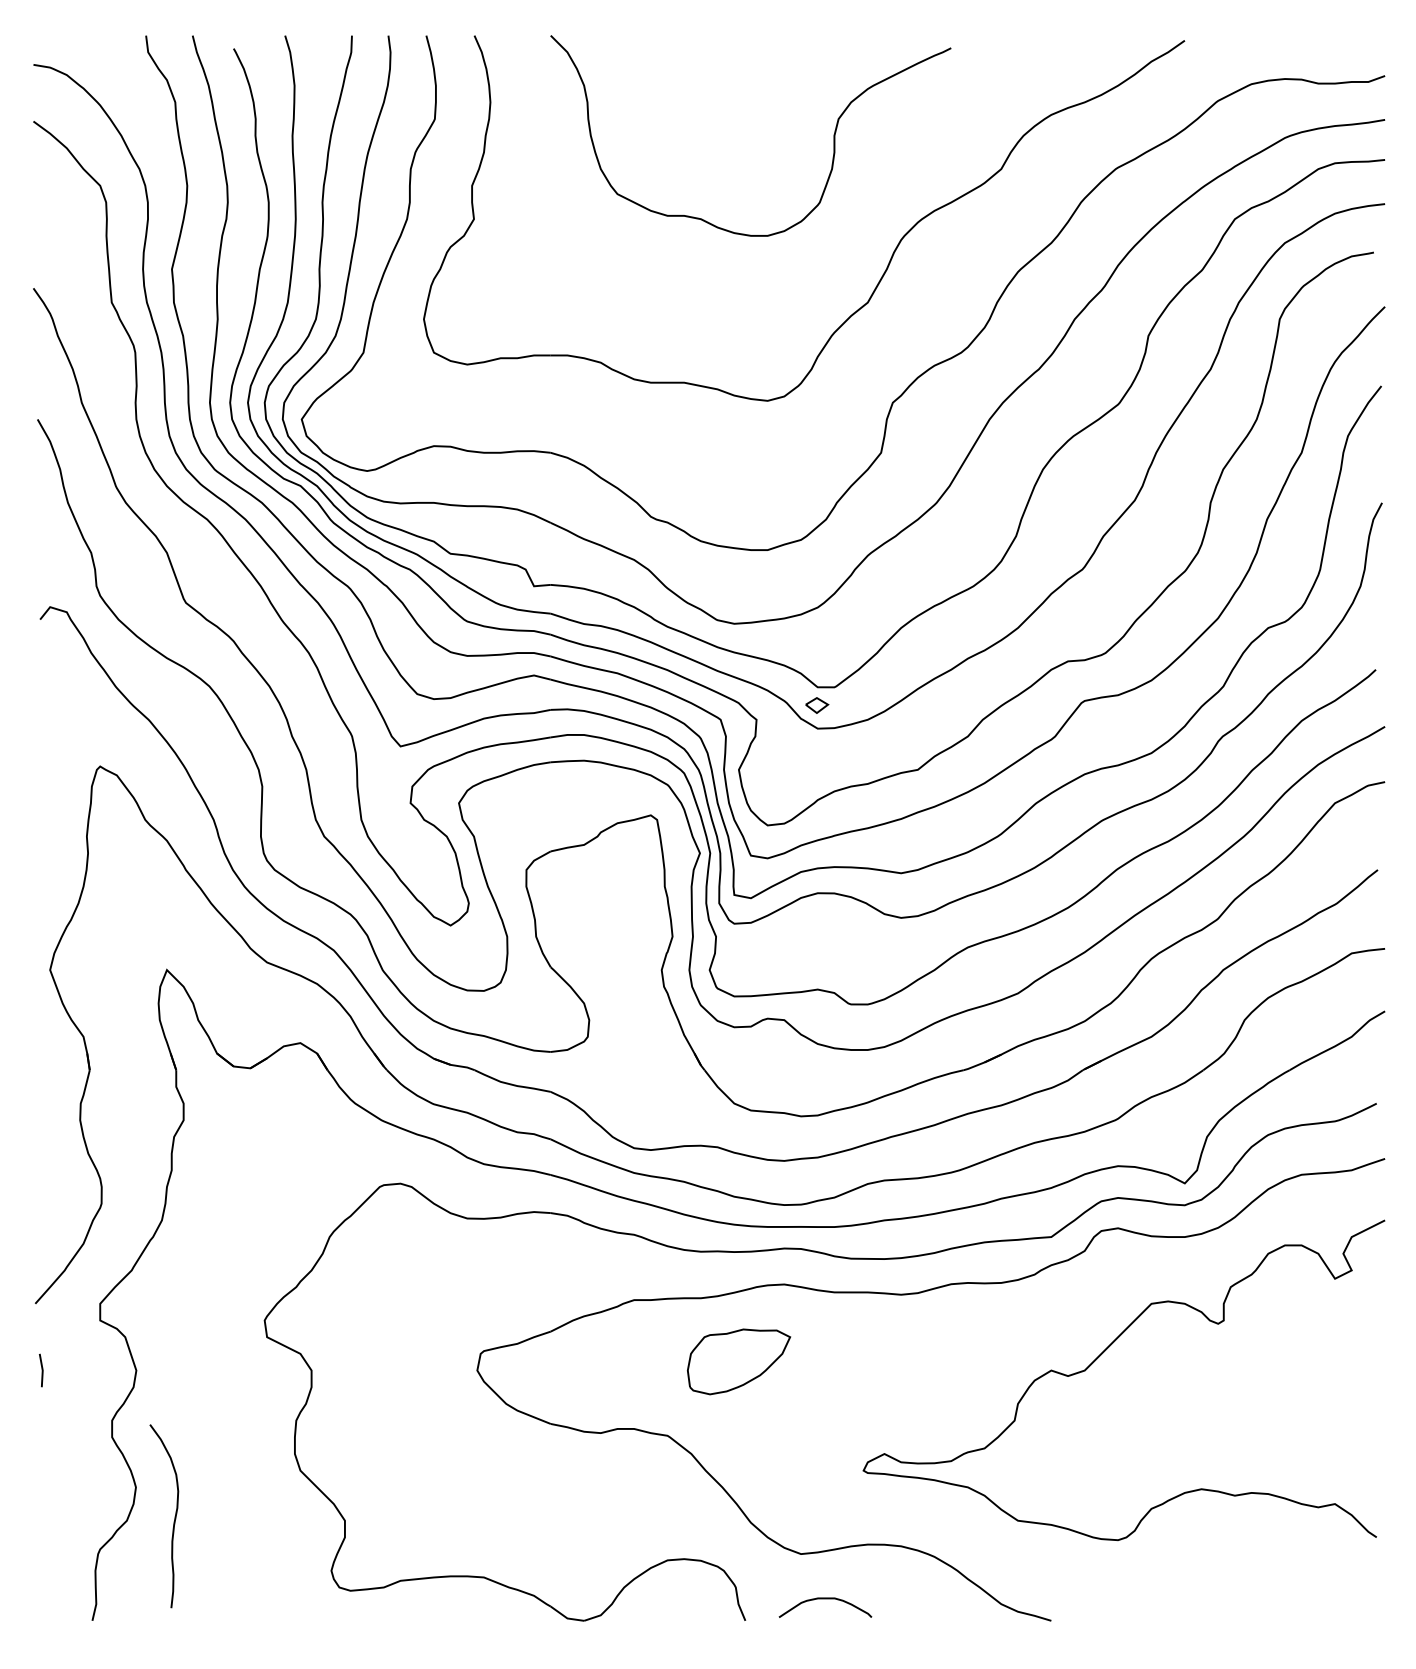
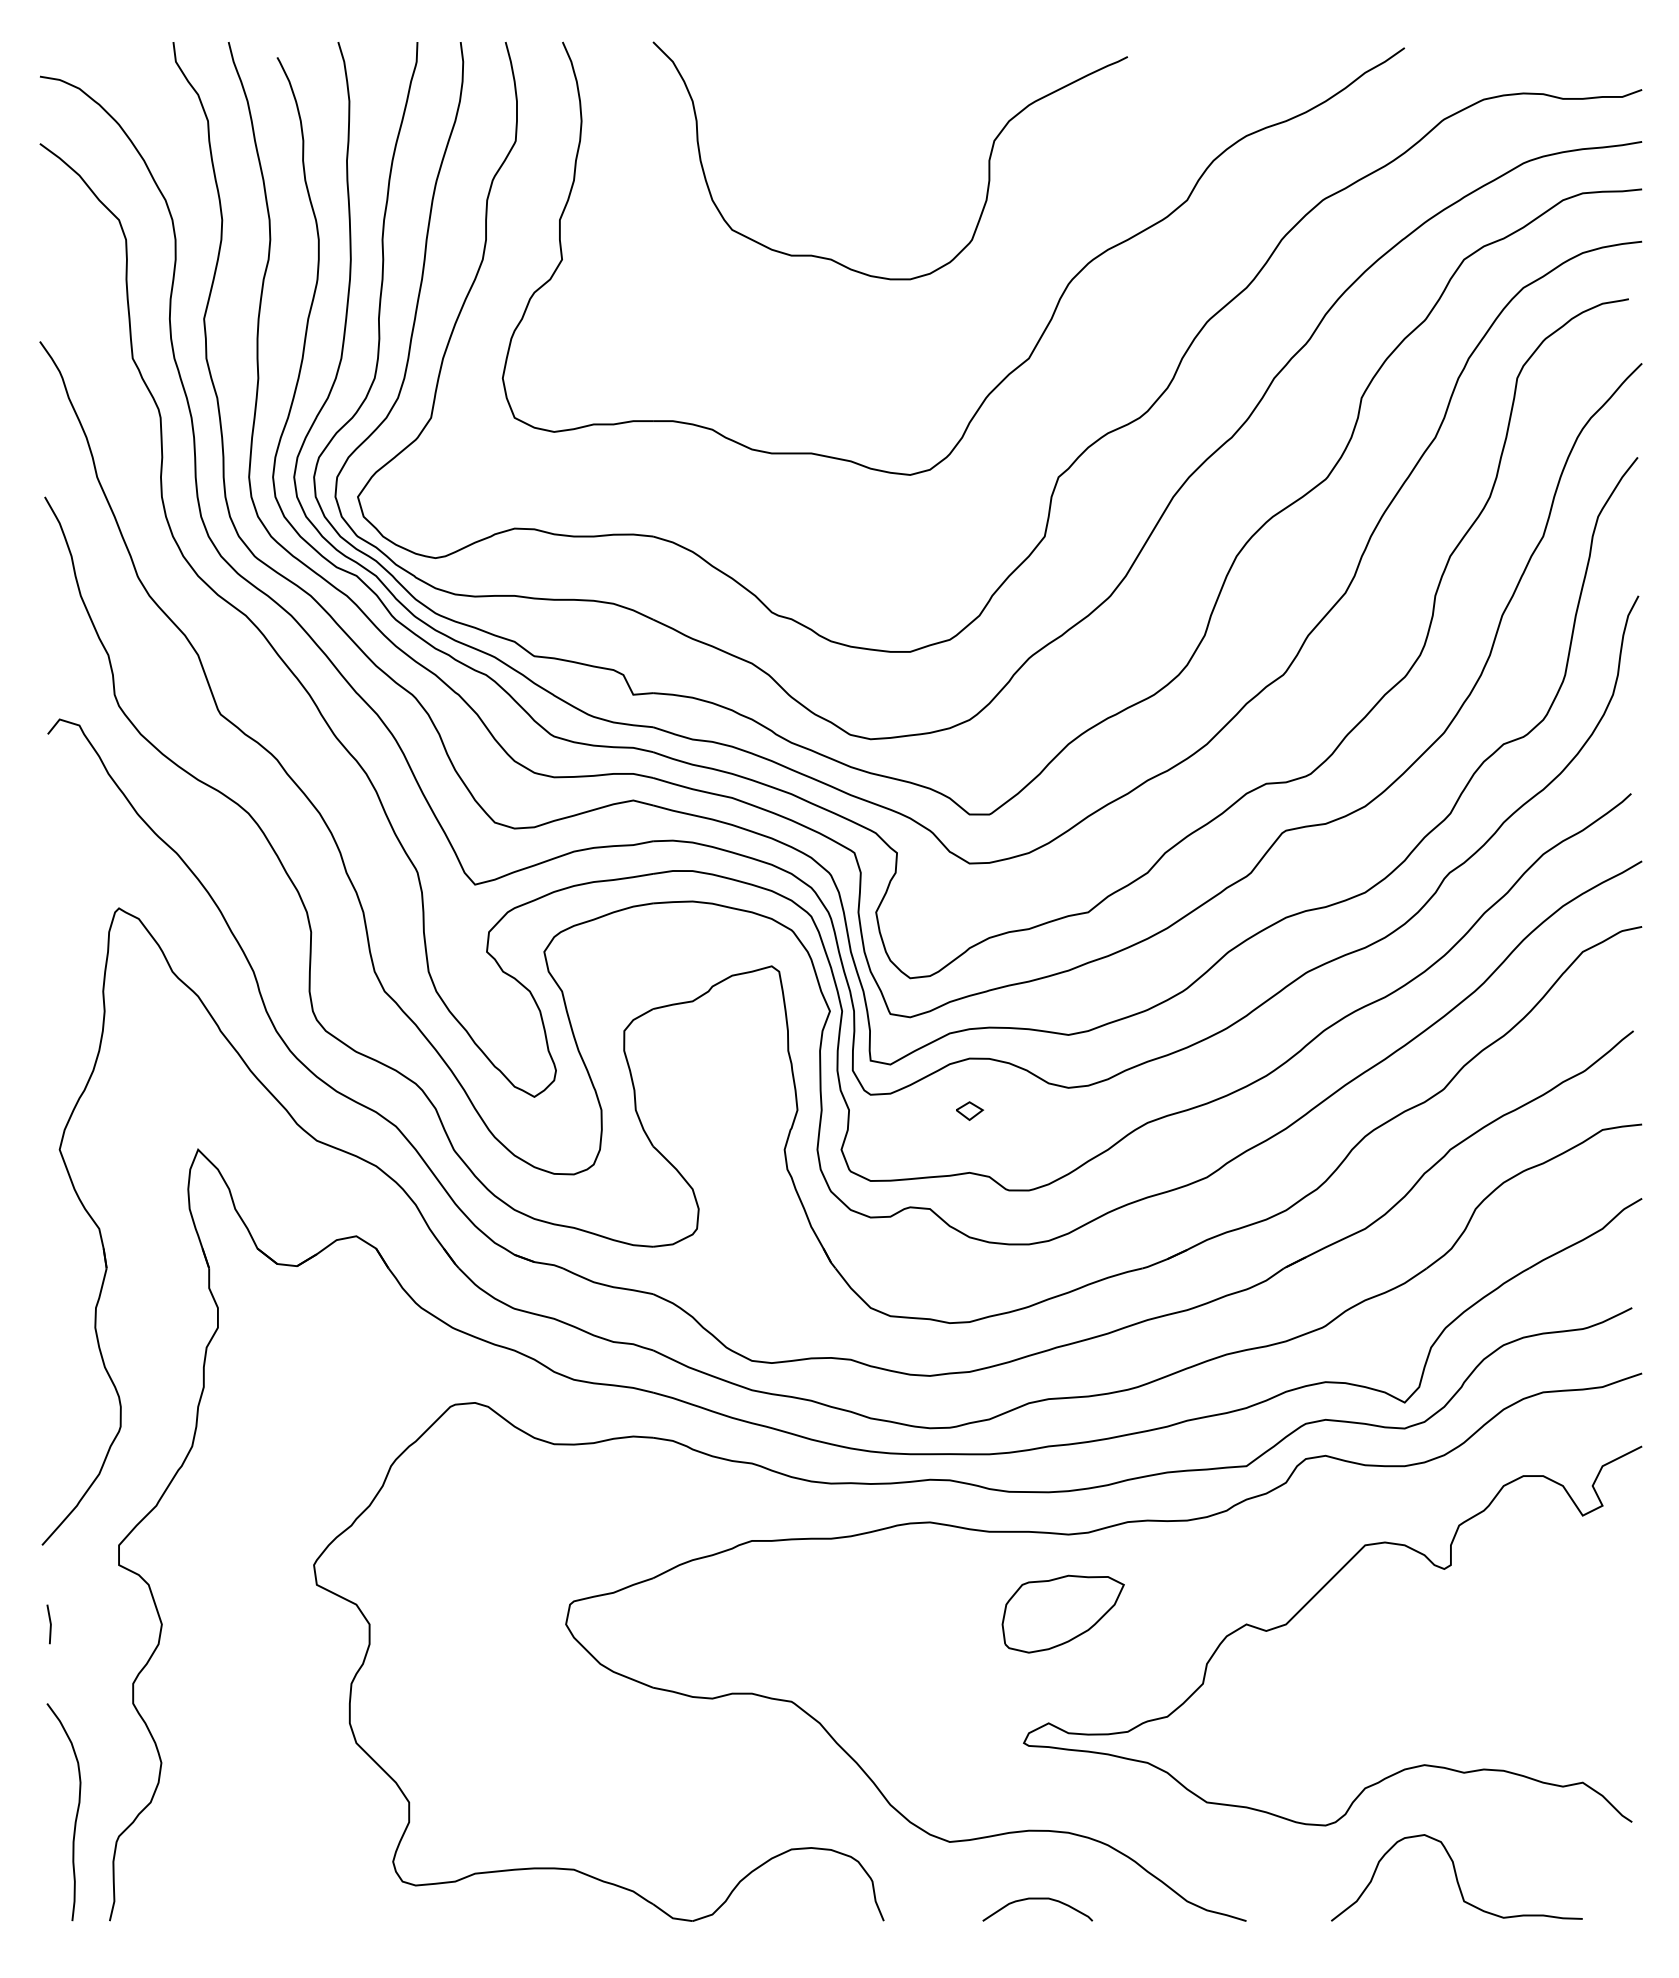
part: (817, 705) -> (970, 1110), moved
part: (738, 1361) -> (1062, 1613), moved
curve: (174, 1519) -> (75, 1816), moved
curve: (1228, 1584) -> (1456, 1877), added
curve: (825, 1599) -> (1037, 1899), moved

